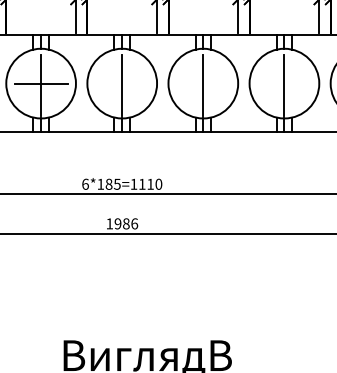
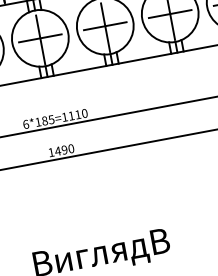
line: (121, 83) -> (39, 38), added
line: (202, 83) -> (104, 26), added
line: (284, 83) -> (170, 13), added
text: (126, 223) -> (64, 149), 1986 -> 1490

